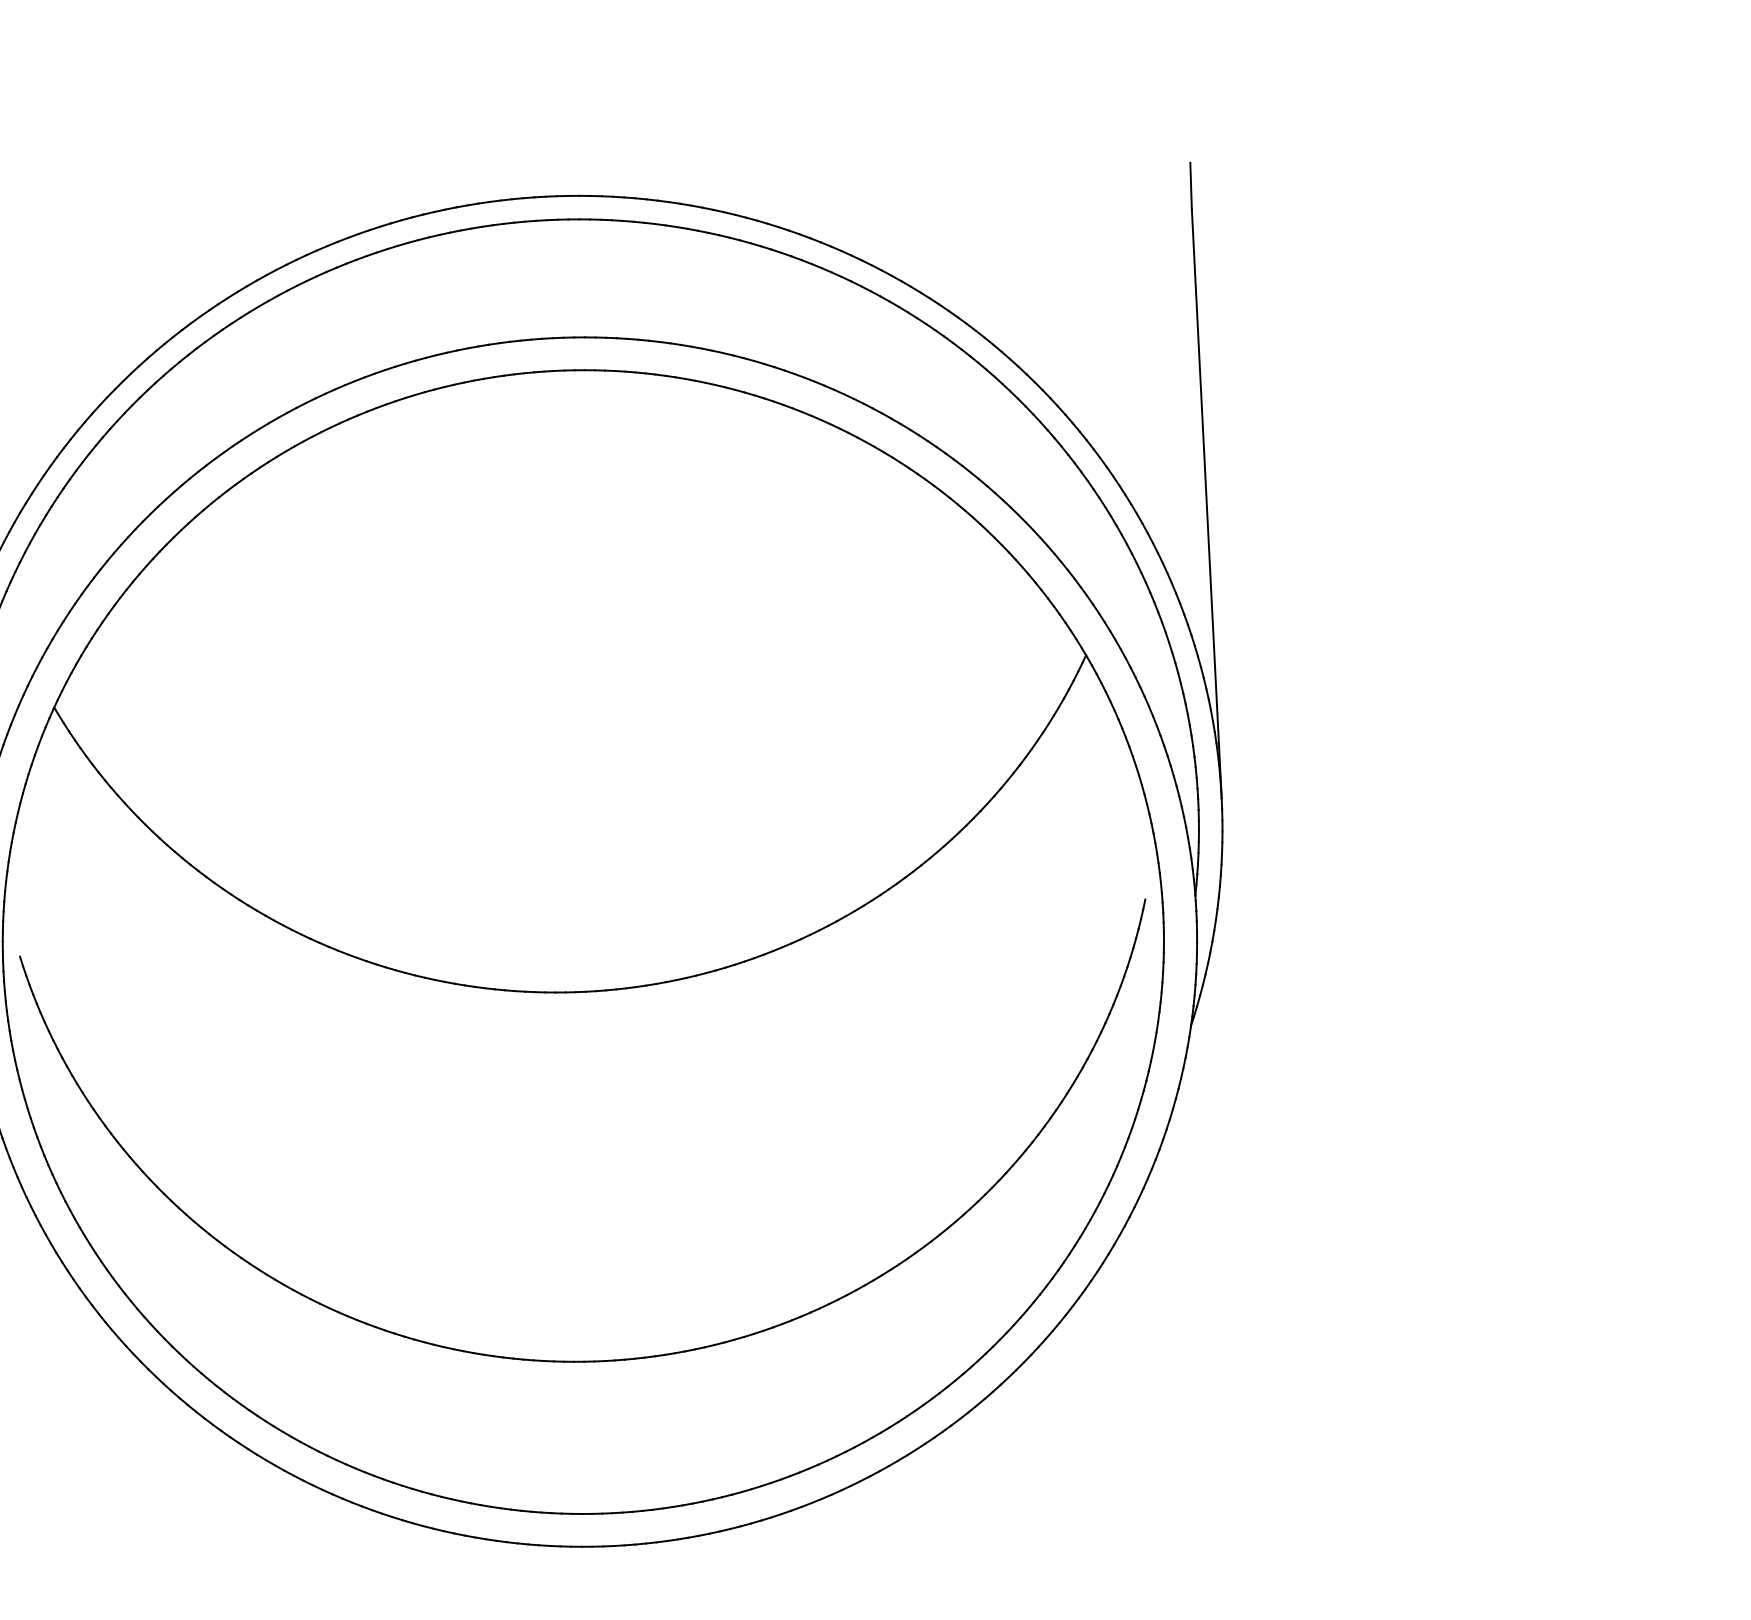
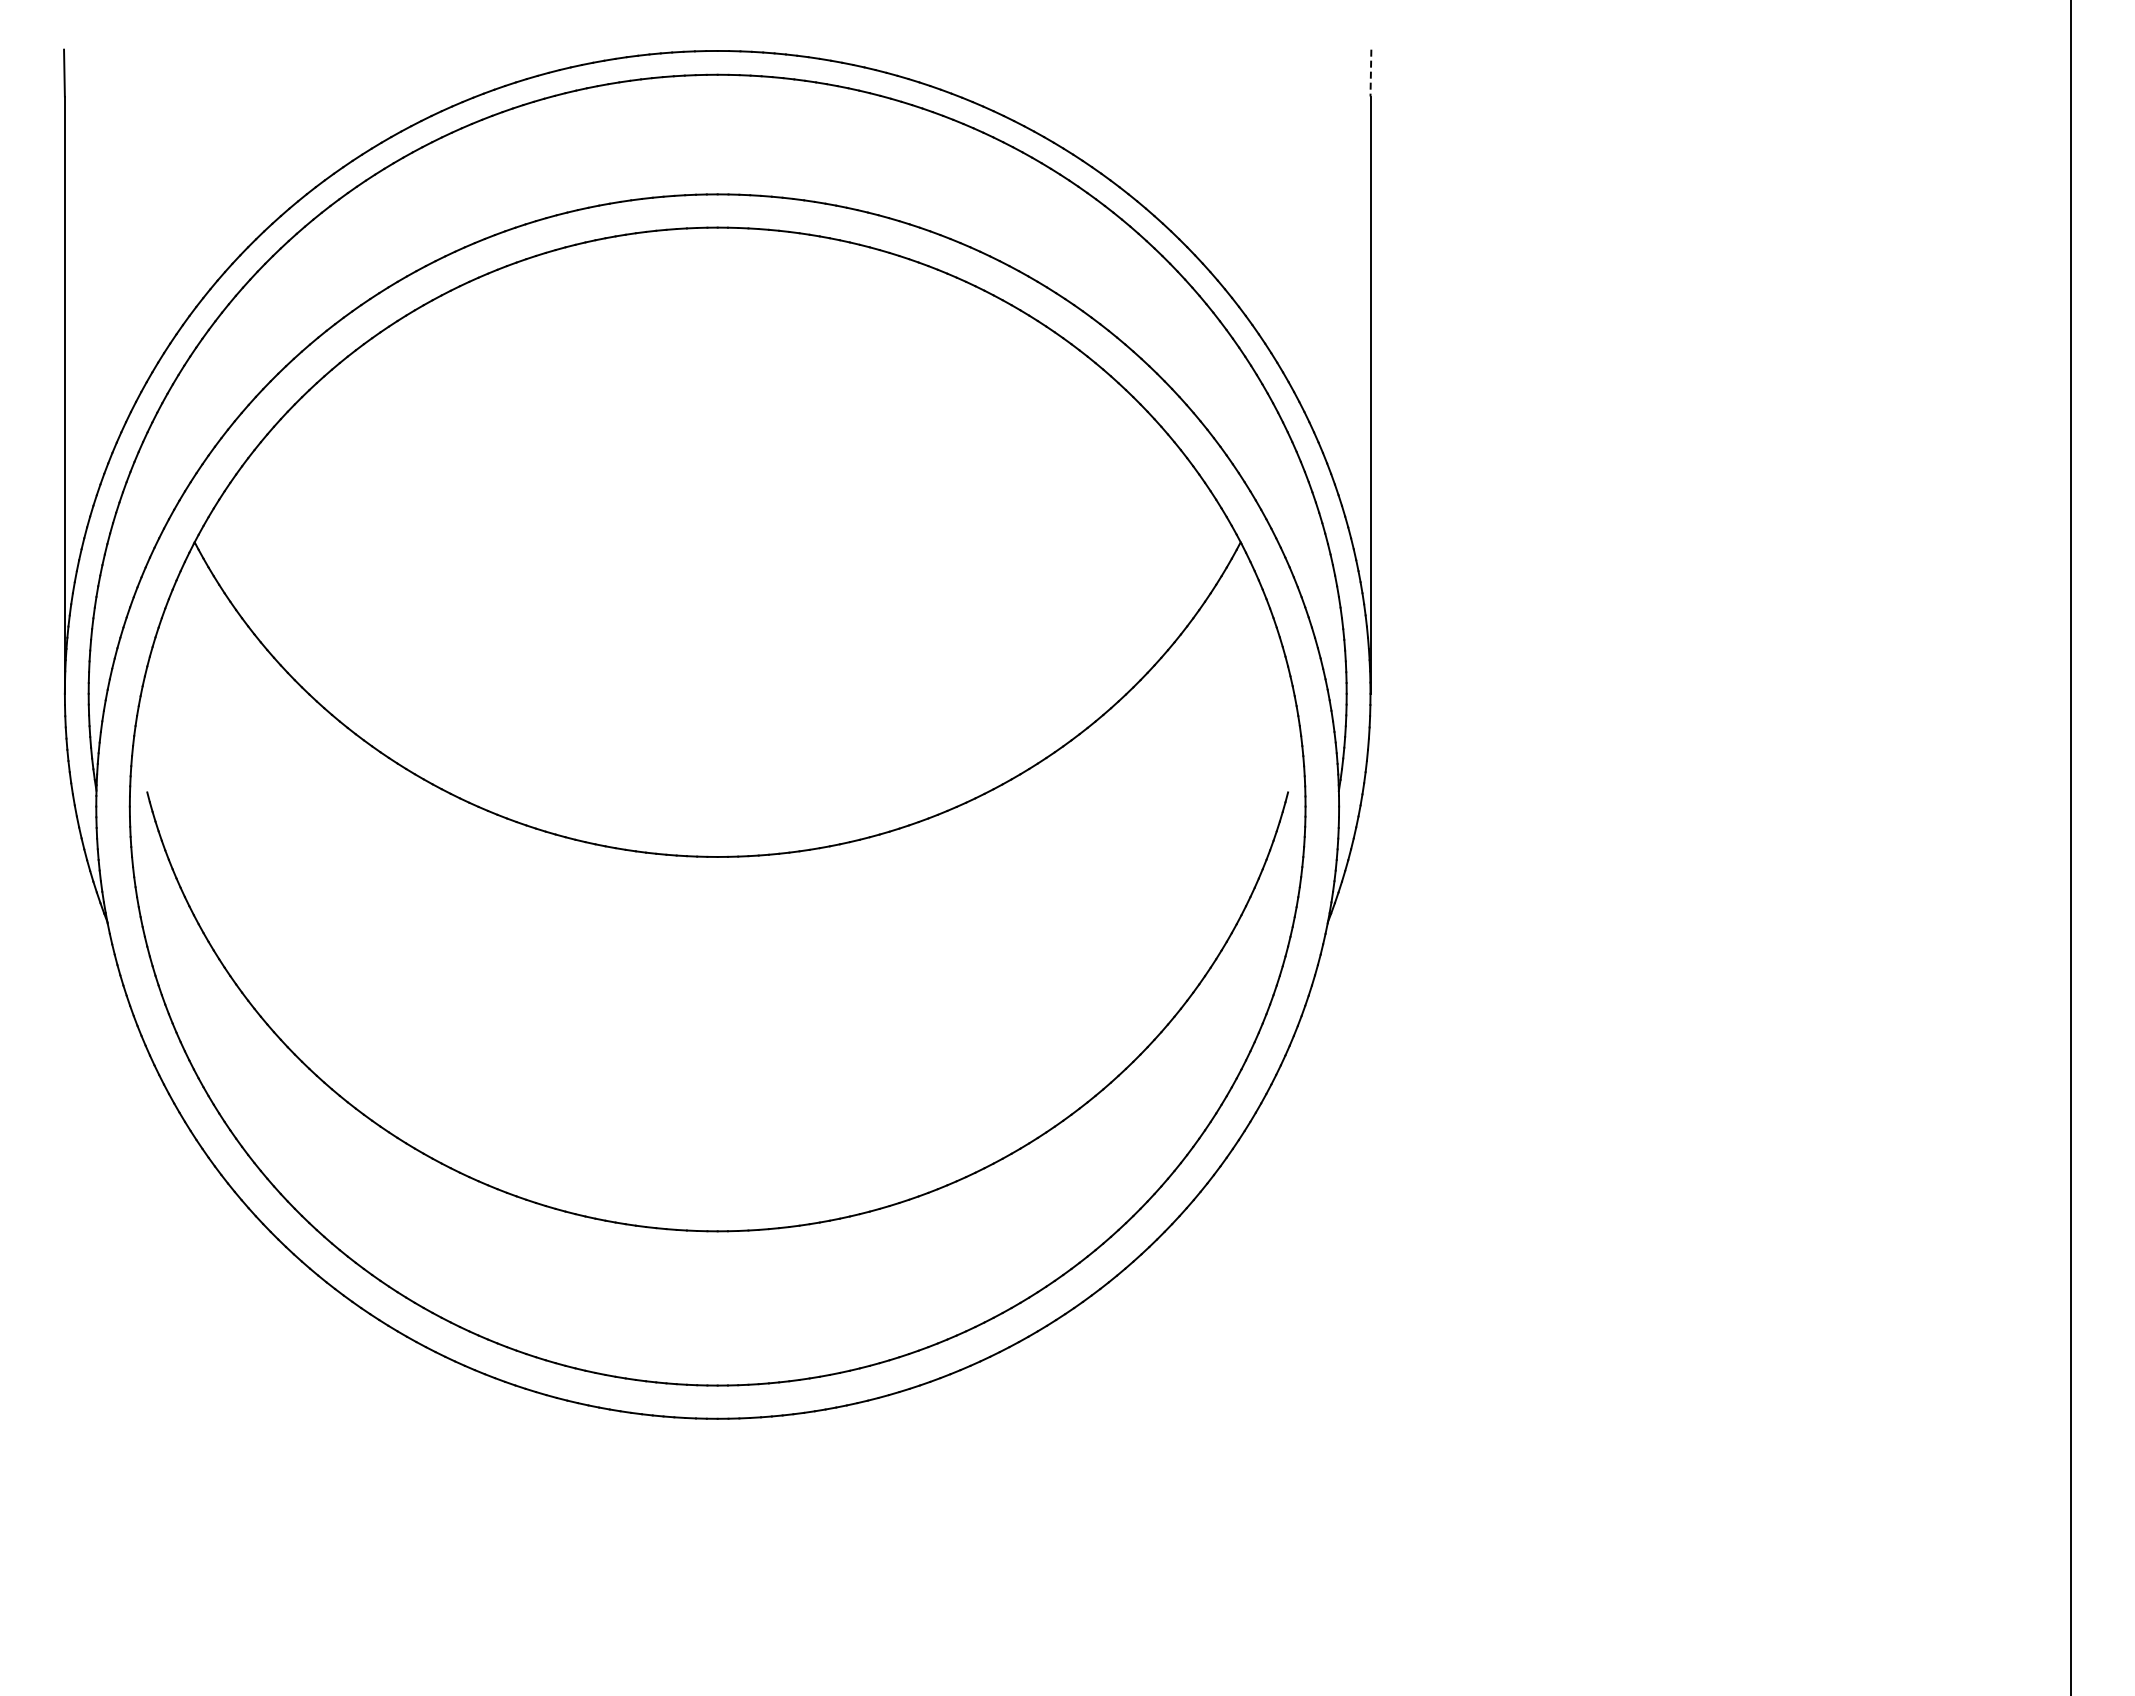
line: (1190, 186) -> (1370, 73), solid -> dashed

